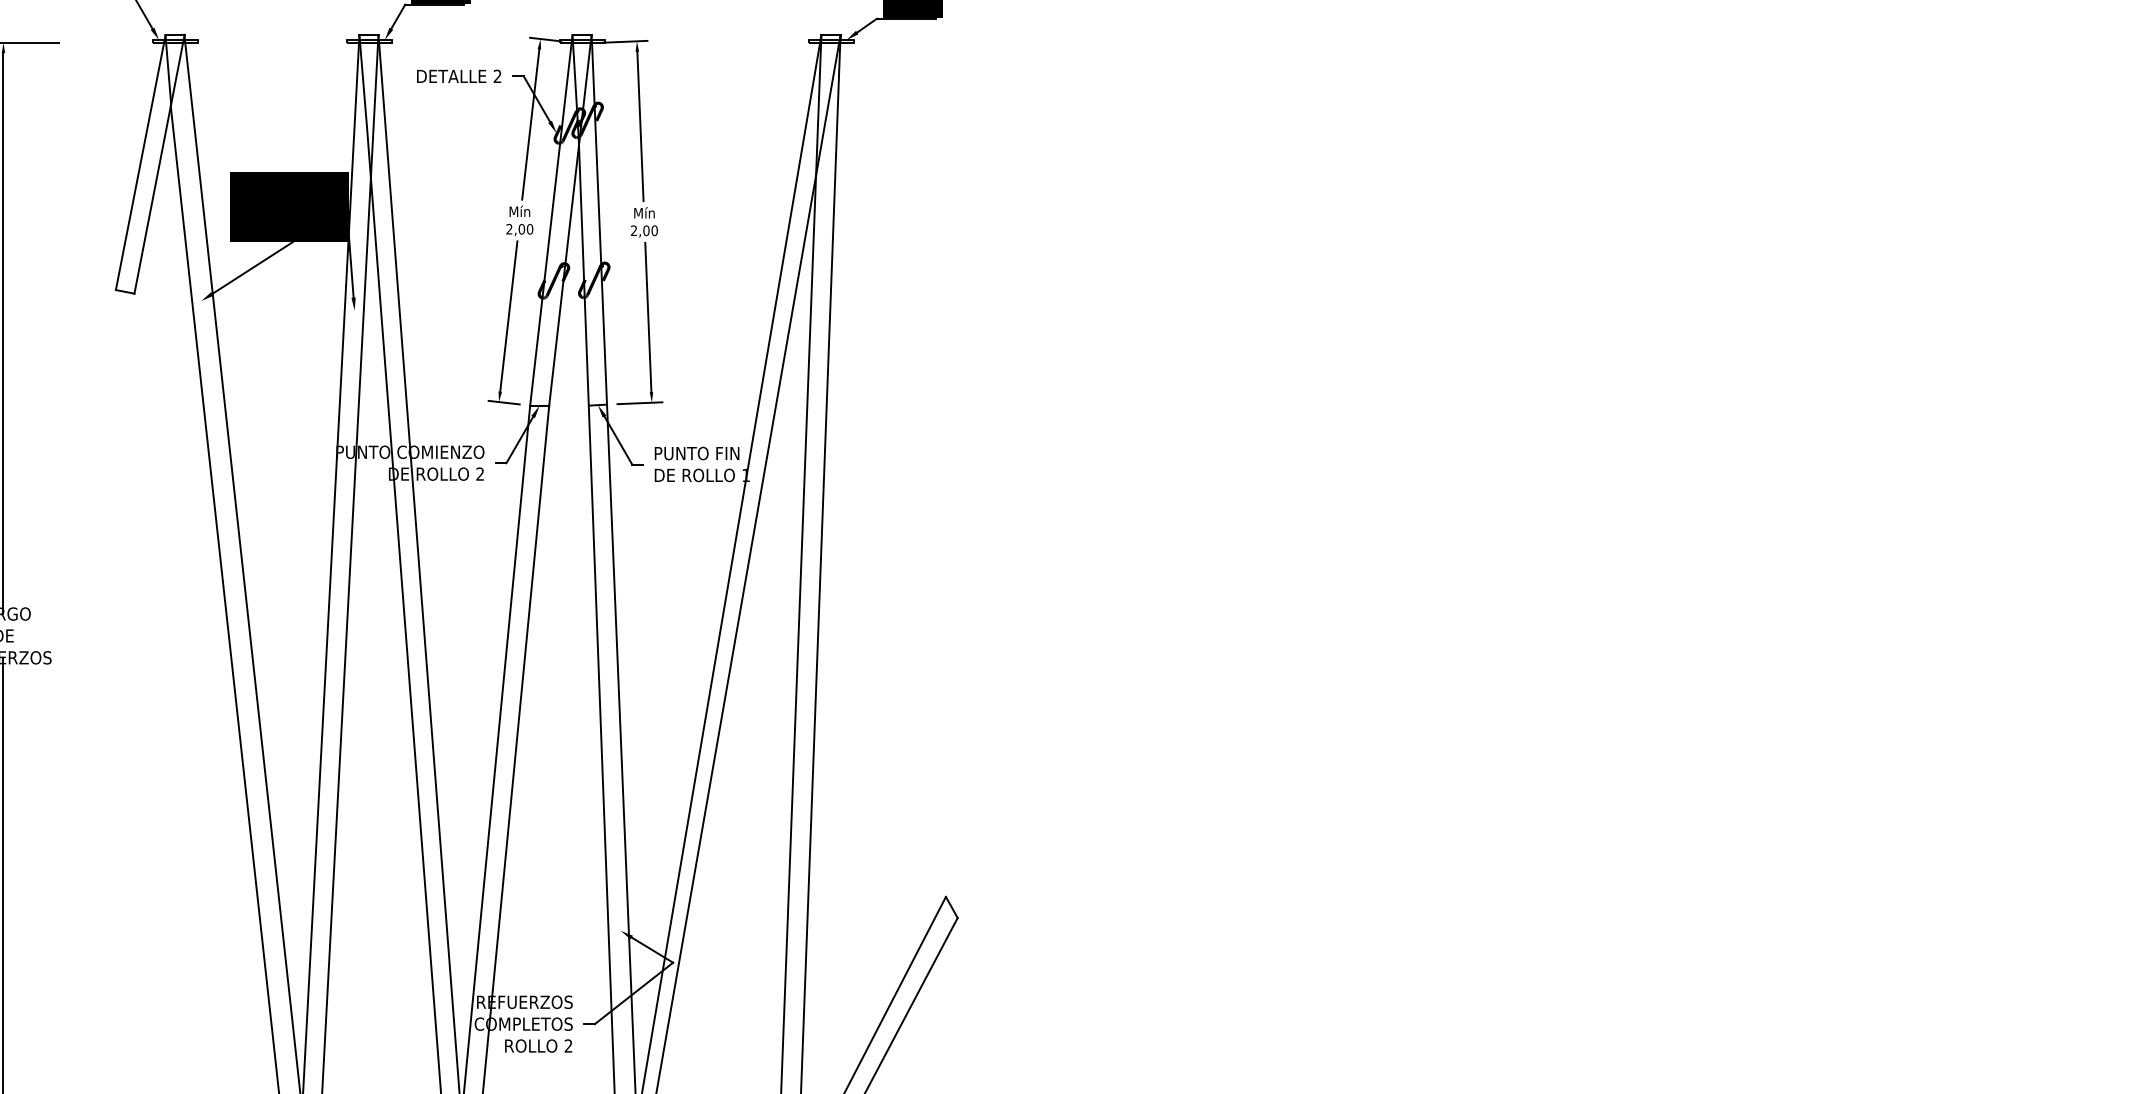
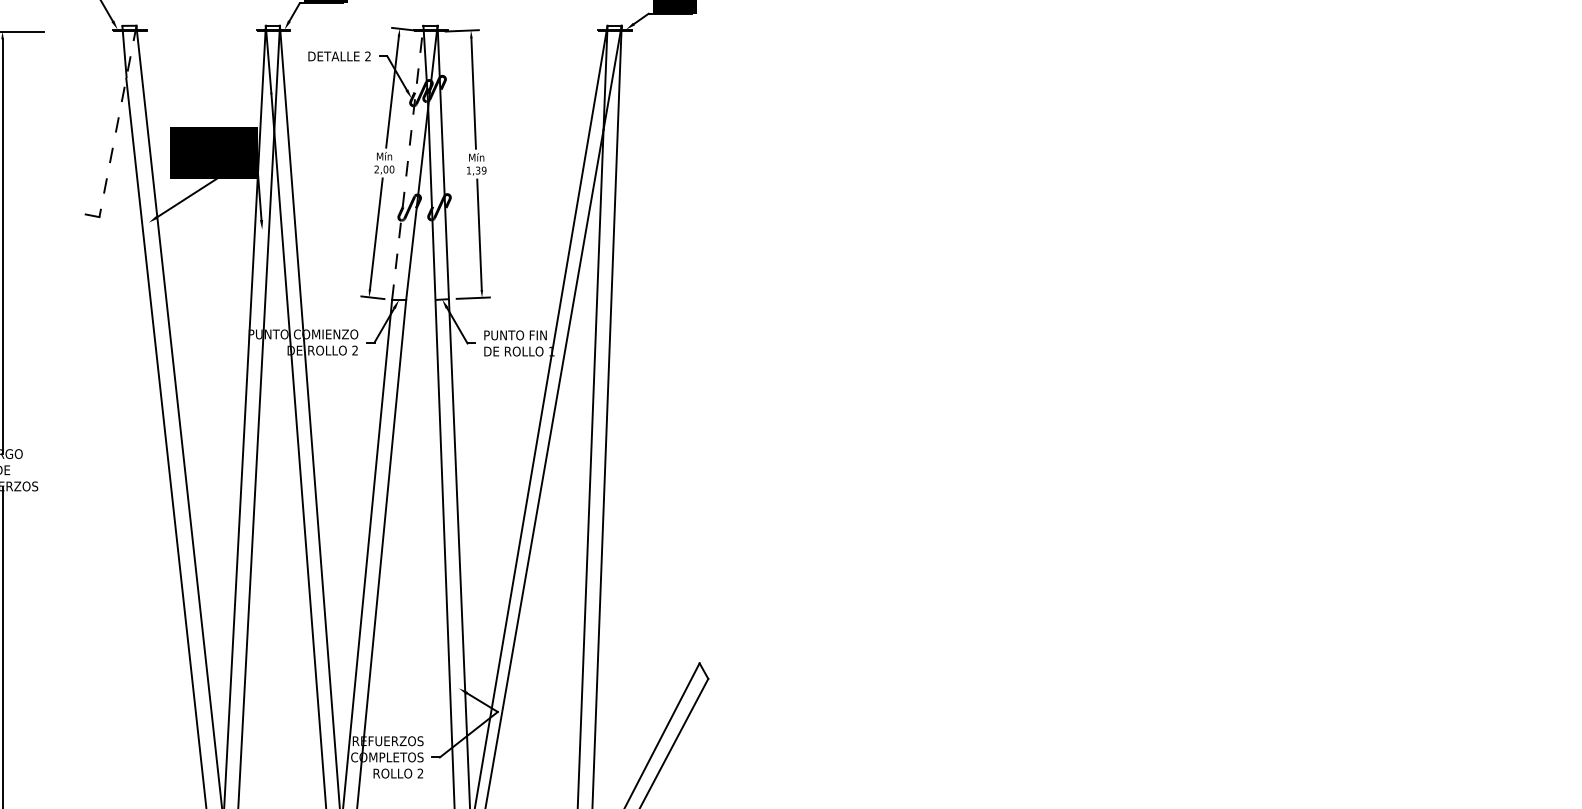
line: (140, 162) -> (103, 120), removed
line: (159, 164) -> (117, 121), solid -> dashed
line: (551, 220) -> (407, 163), solid -> dashed
text: (644, 230) -> (476, 170), 2,00 -> 1,39

